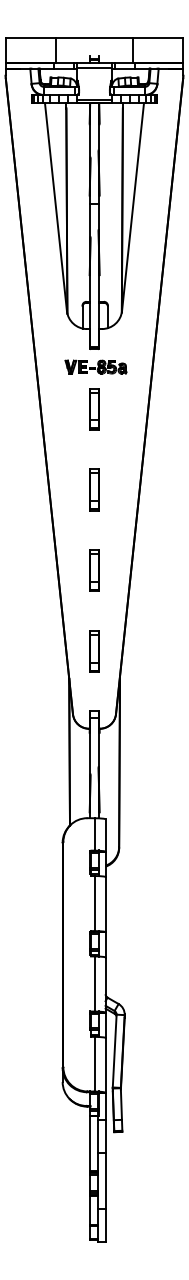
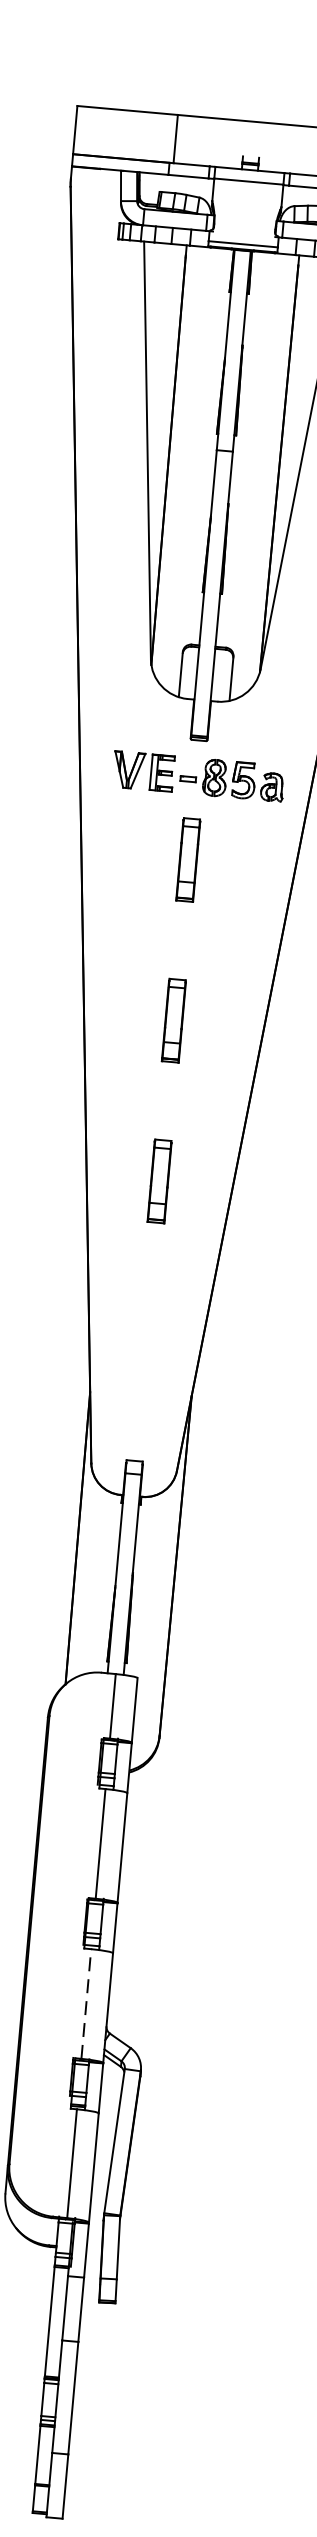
part: (95, 366) -> (197, 775), size x1.4
part: (94, 651) -> (145, 1342), removed
line: (94, 984) -> (86, 2004), solid -> dashed

